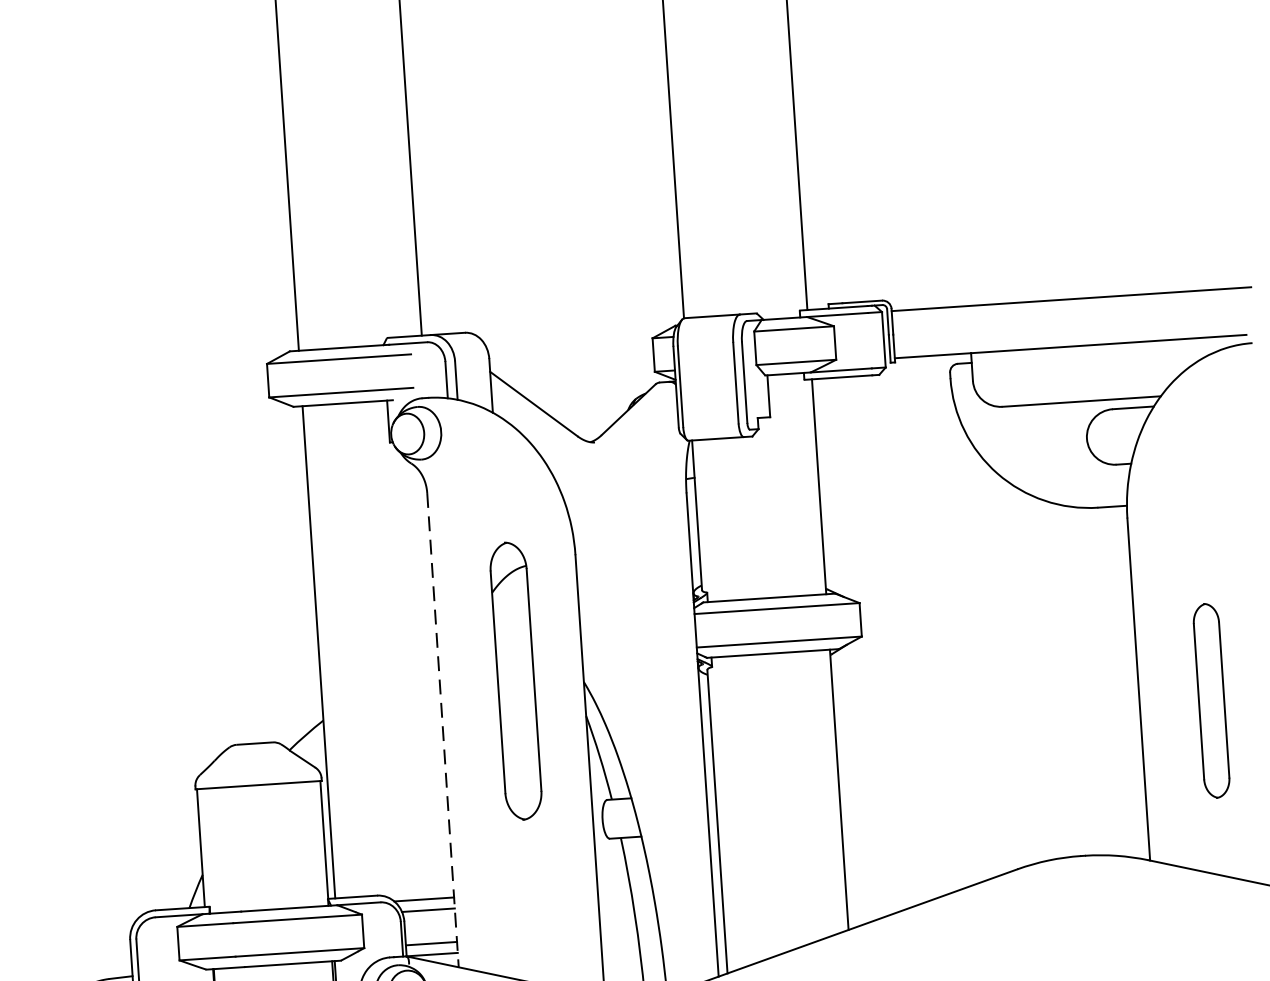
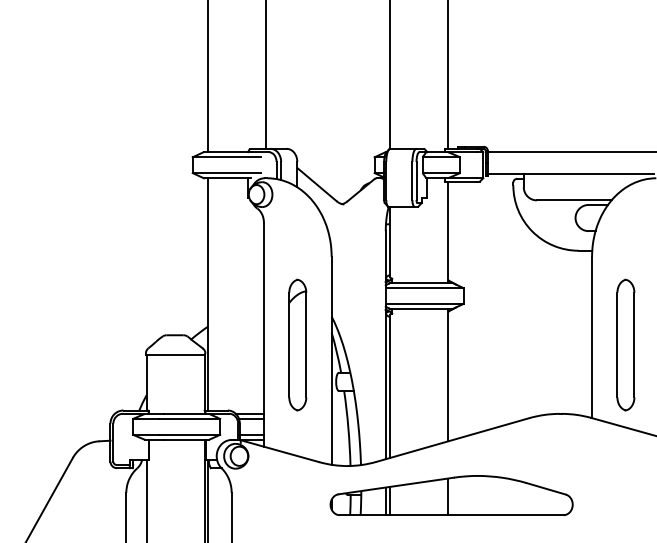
part: (515, 679) -> (297, 344), moved
part: (1210, 699) -> (625, 344), size x1.43
line: (441, 729) -> (263, 334), dashed -> solid

